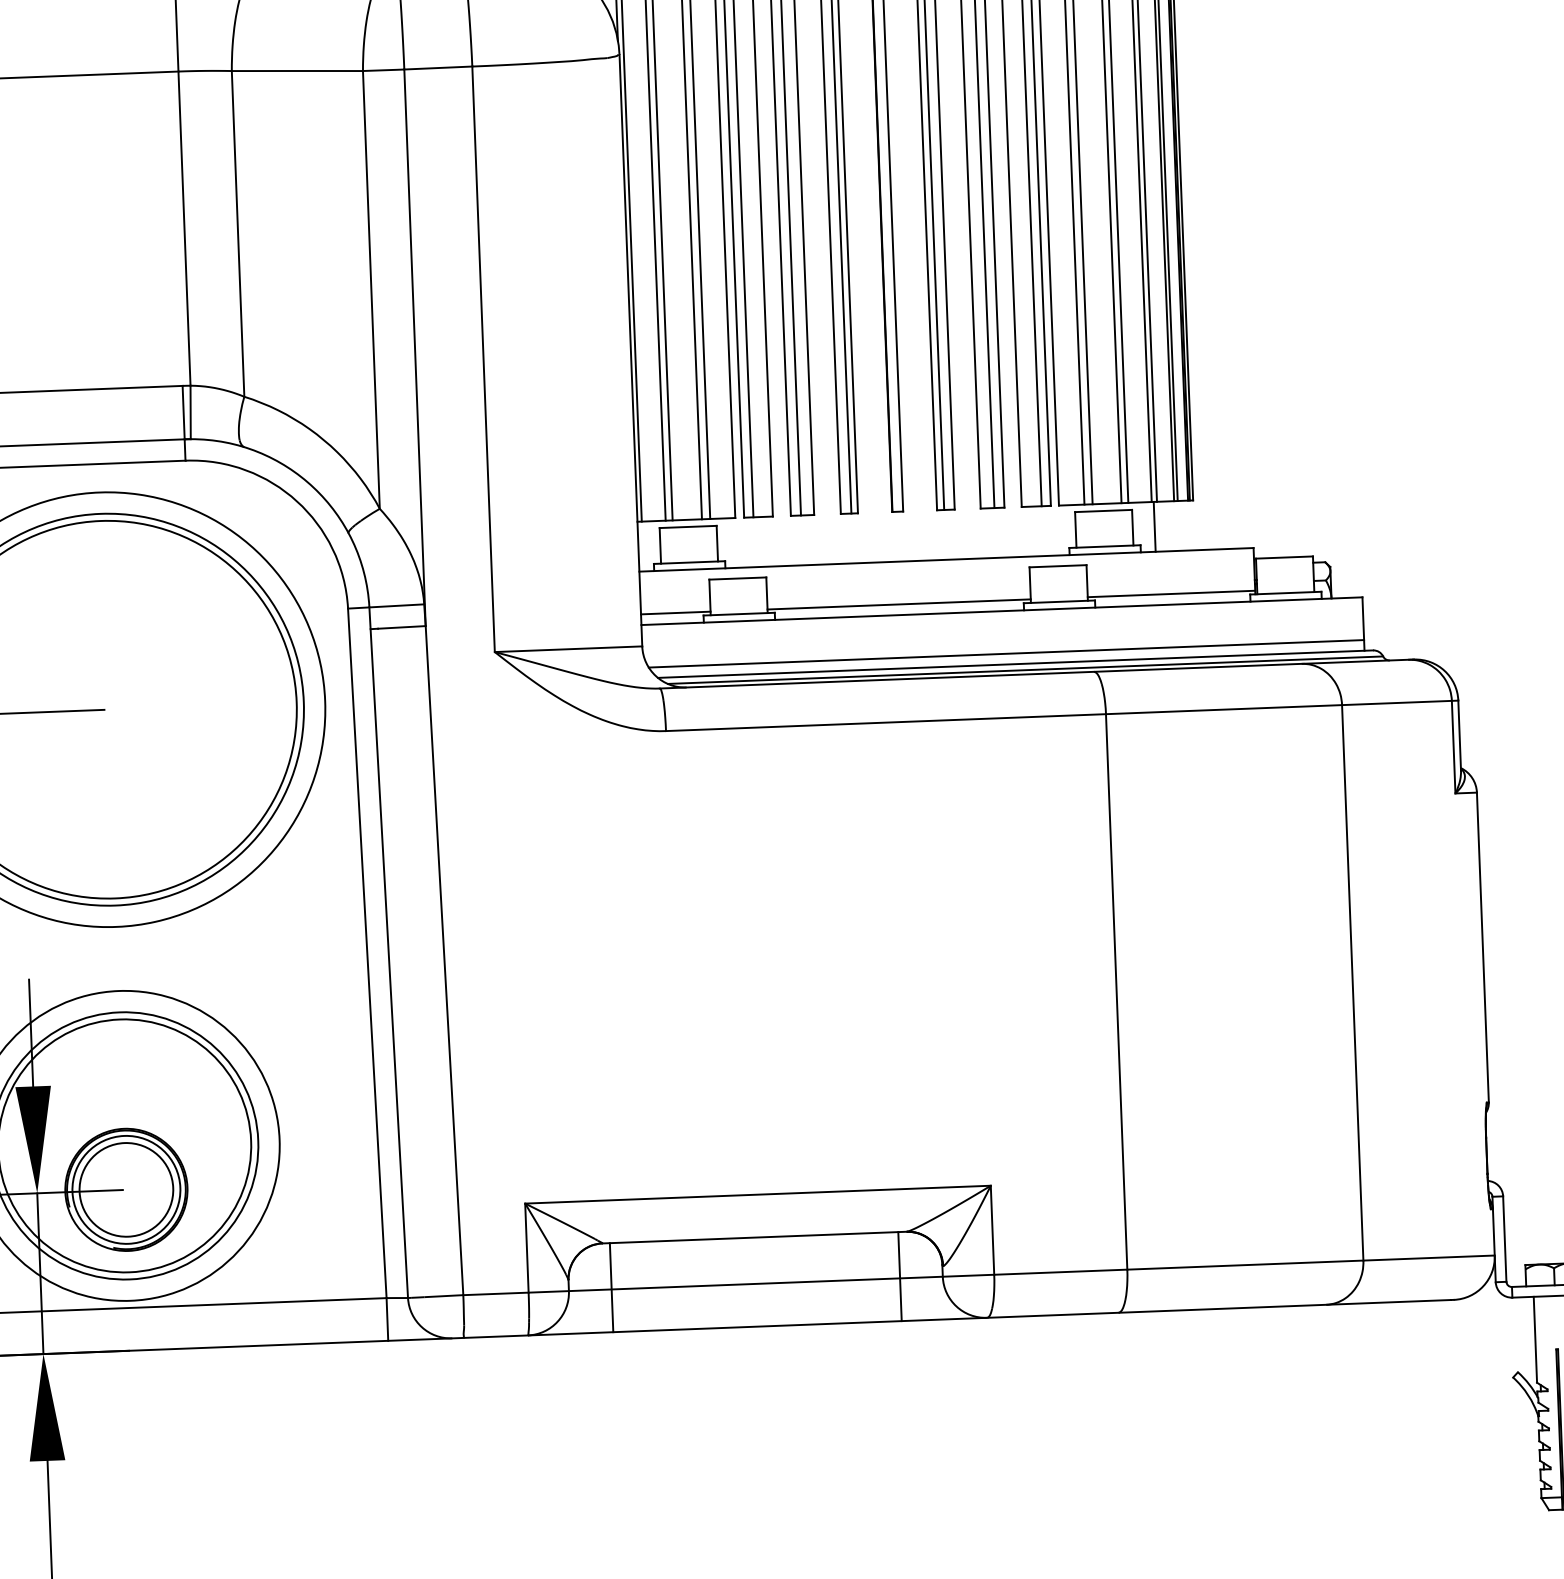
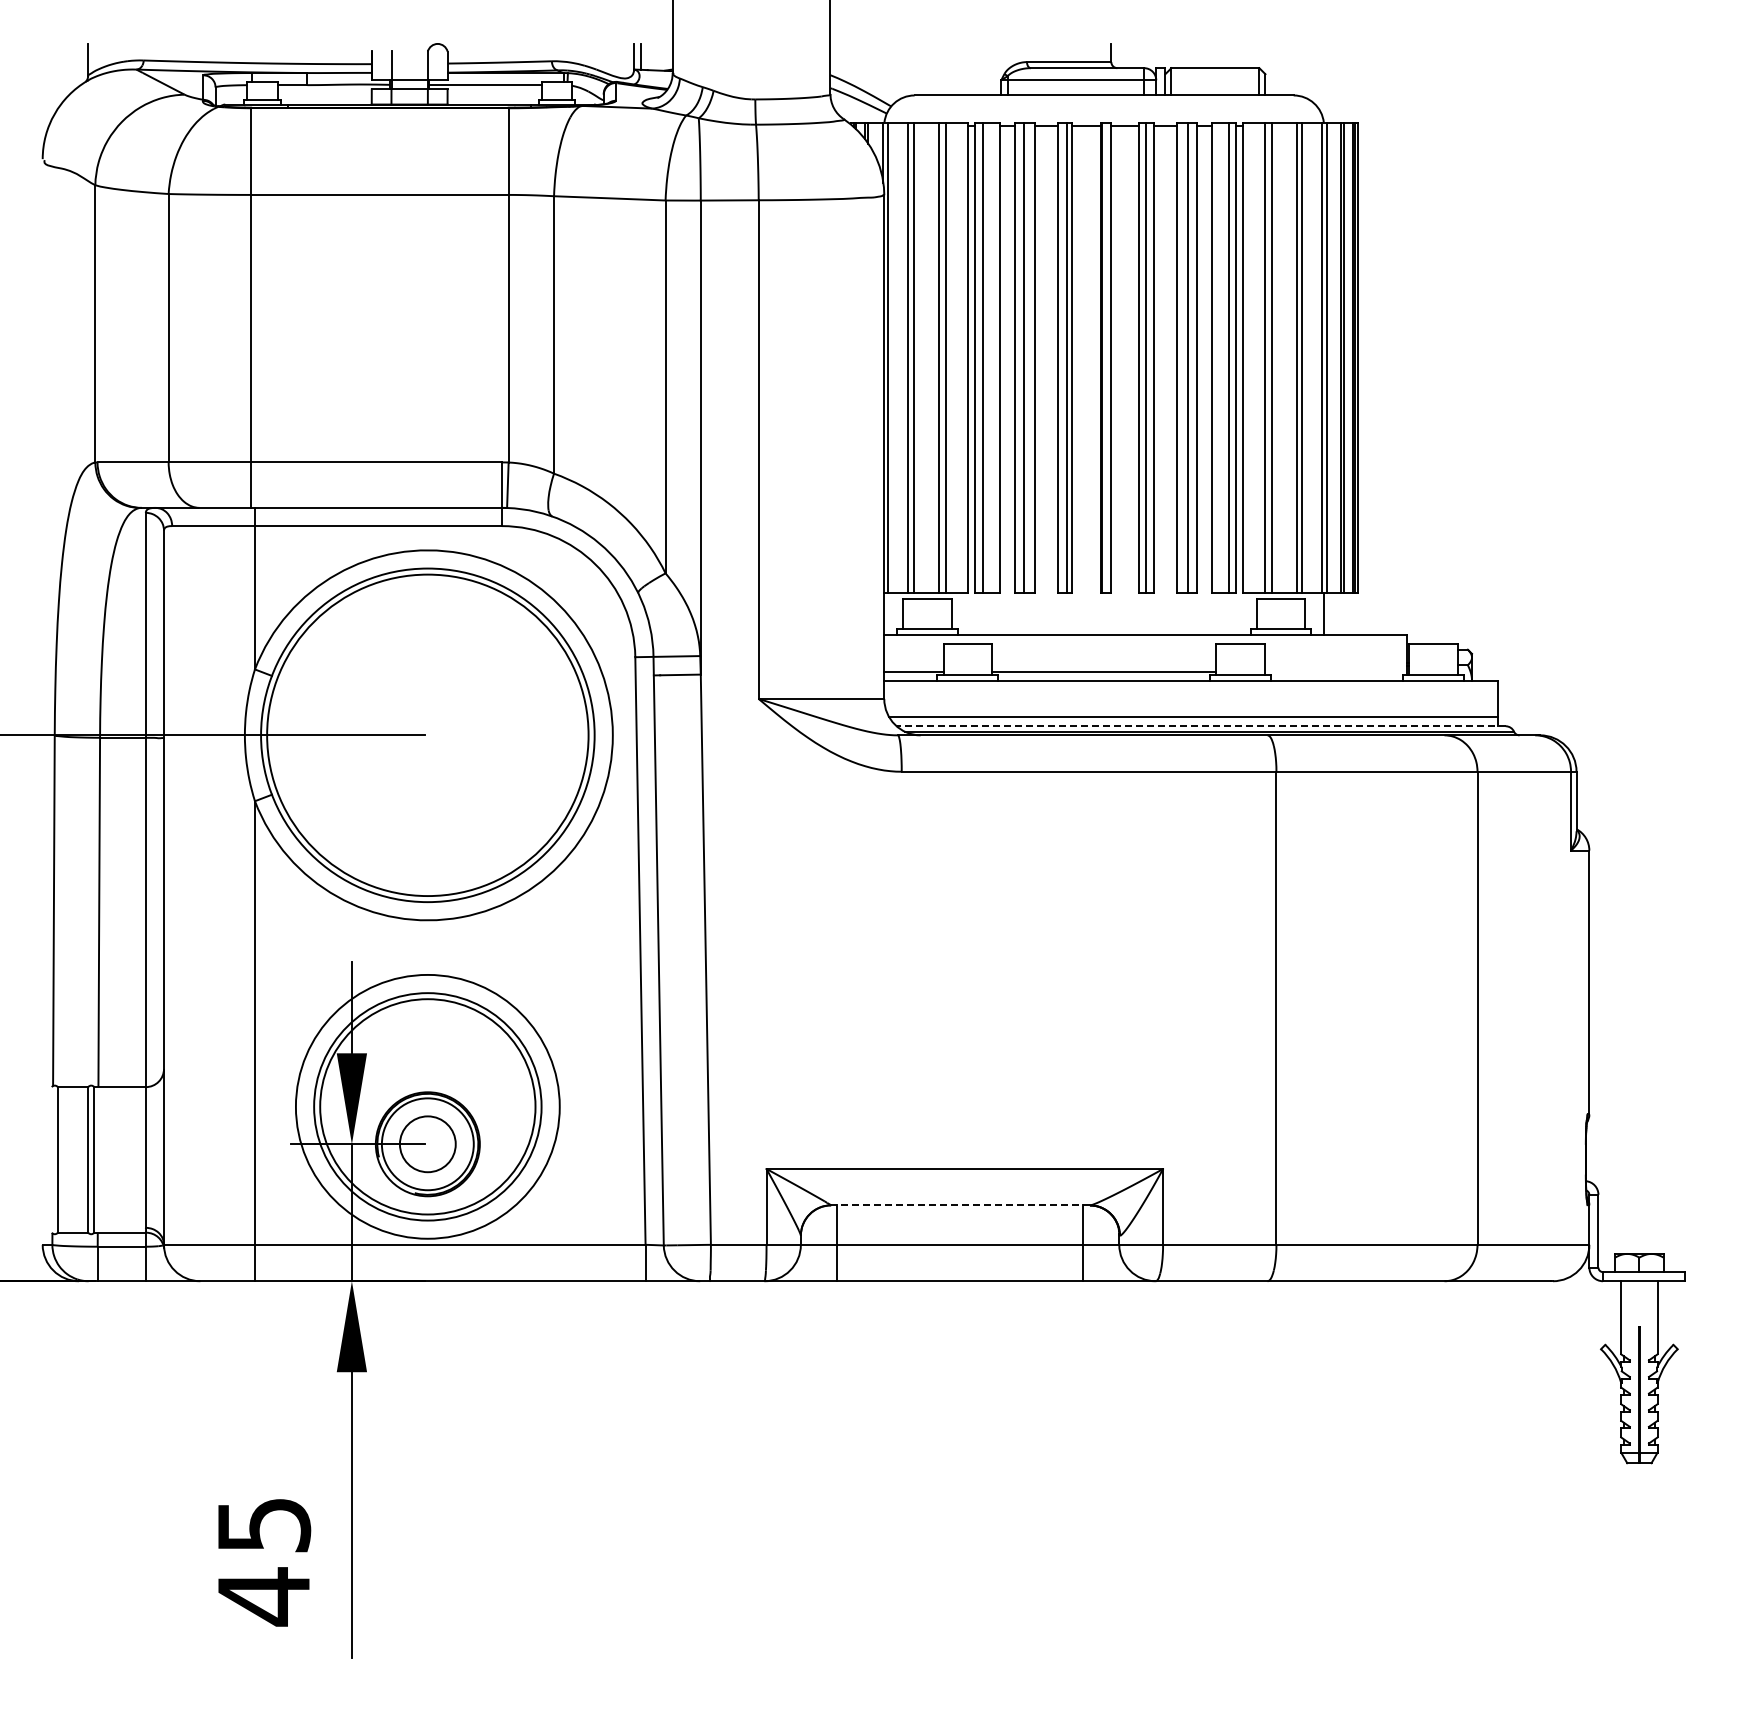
line: (1170, 593) -> (1335, 671), removed
line: (1014, 664) -> (1200, 726), solid -> dashed
circle: (126, 1190) -> (427, 1144), size x0.7
line: (754, 1237) -> (960, 1205), solid -> dashed

